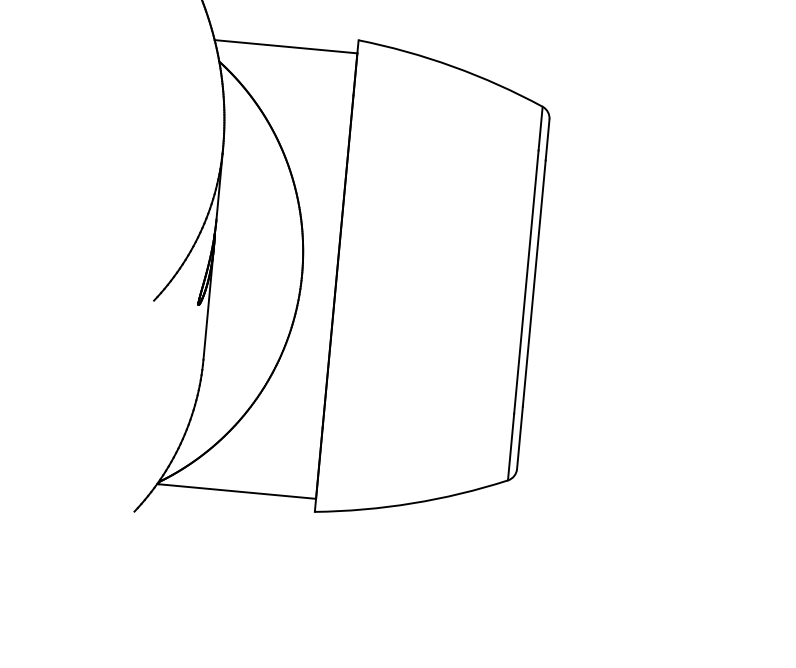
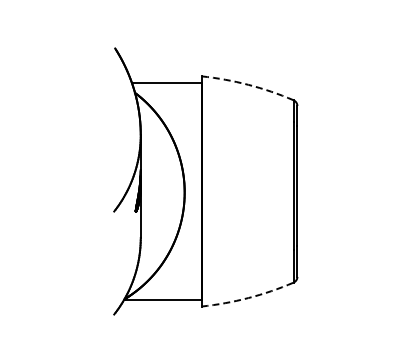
arc: (453, 65) -> (248, 84), solid -> dashed
arc: (412, 504) -> (248, 298), solid -> dashed

